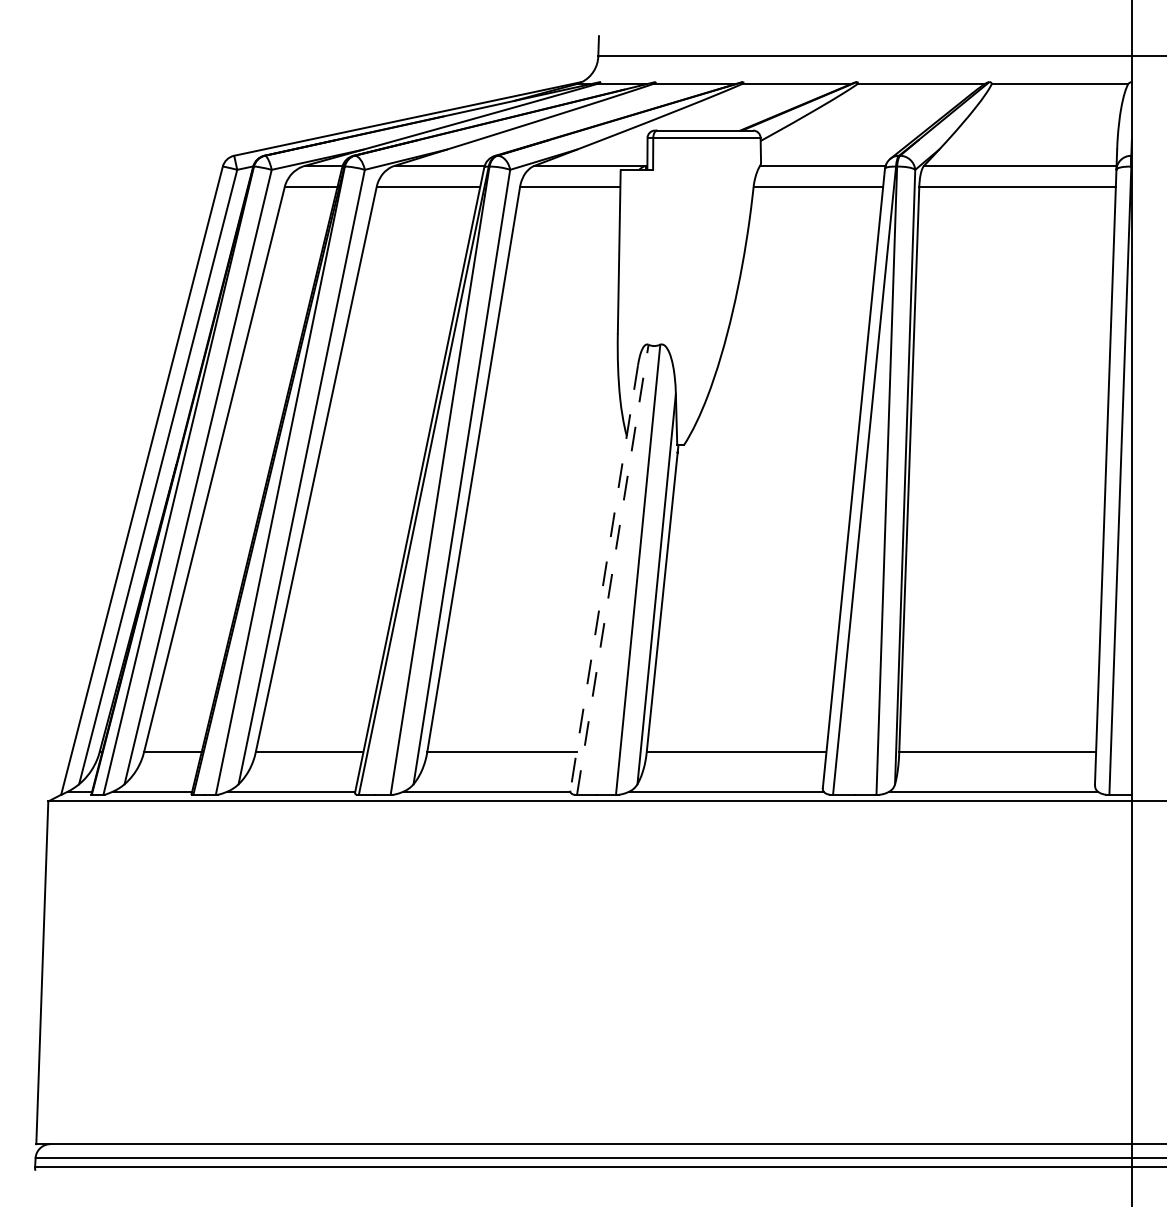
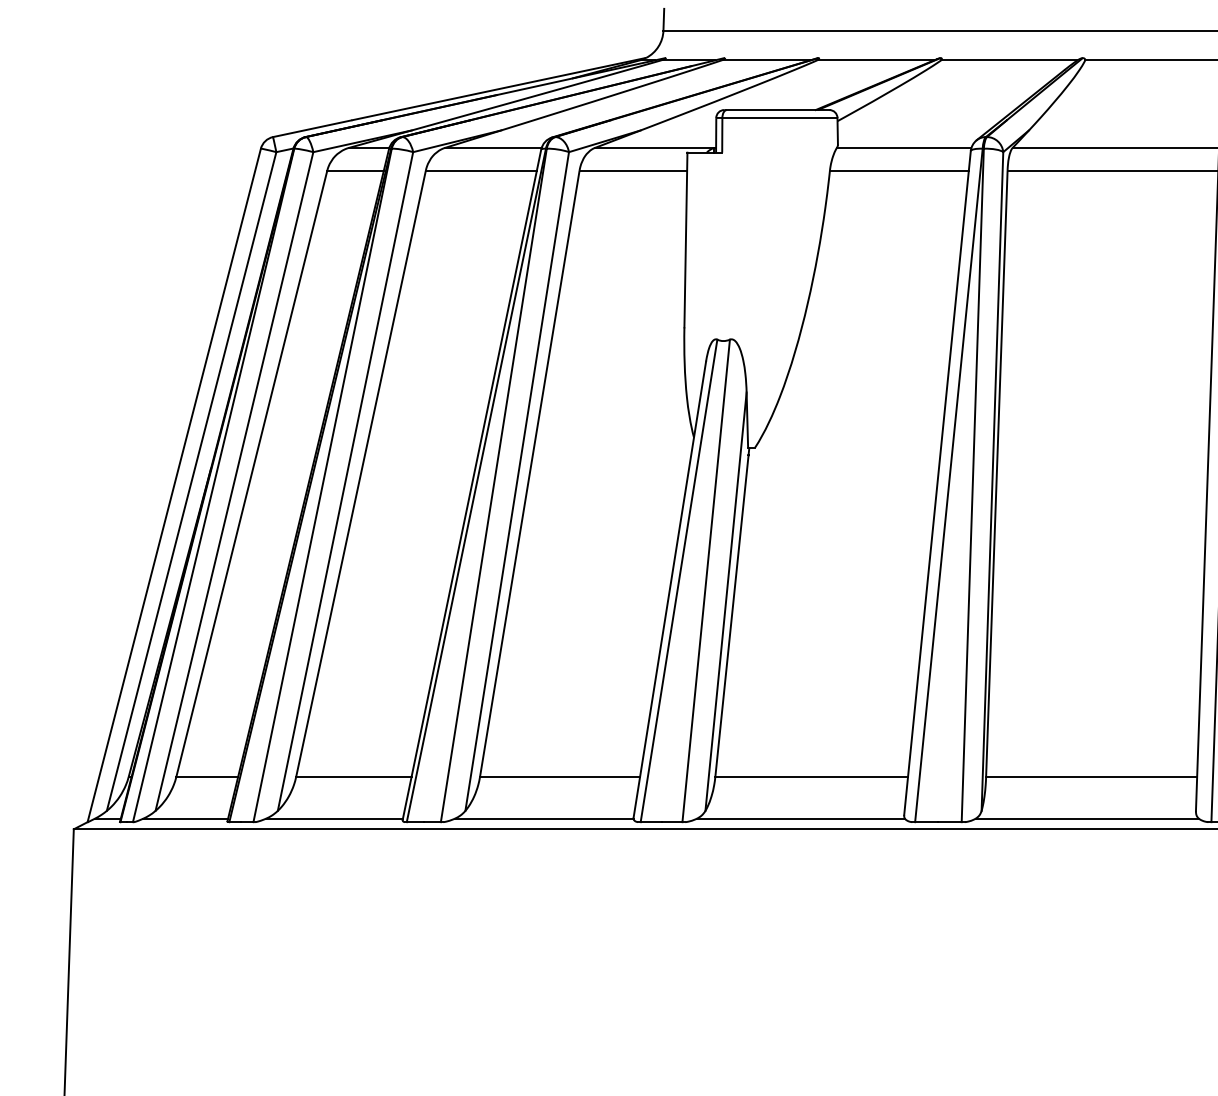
line: (612, 569) -> (678, 580), dashed -> solid
line: (604, 578) -> (670, 590), dashed -> solid

